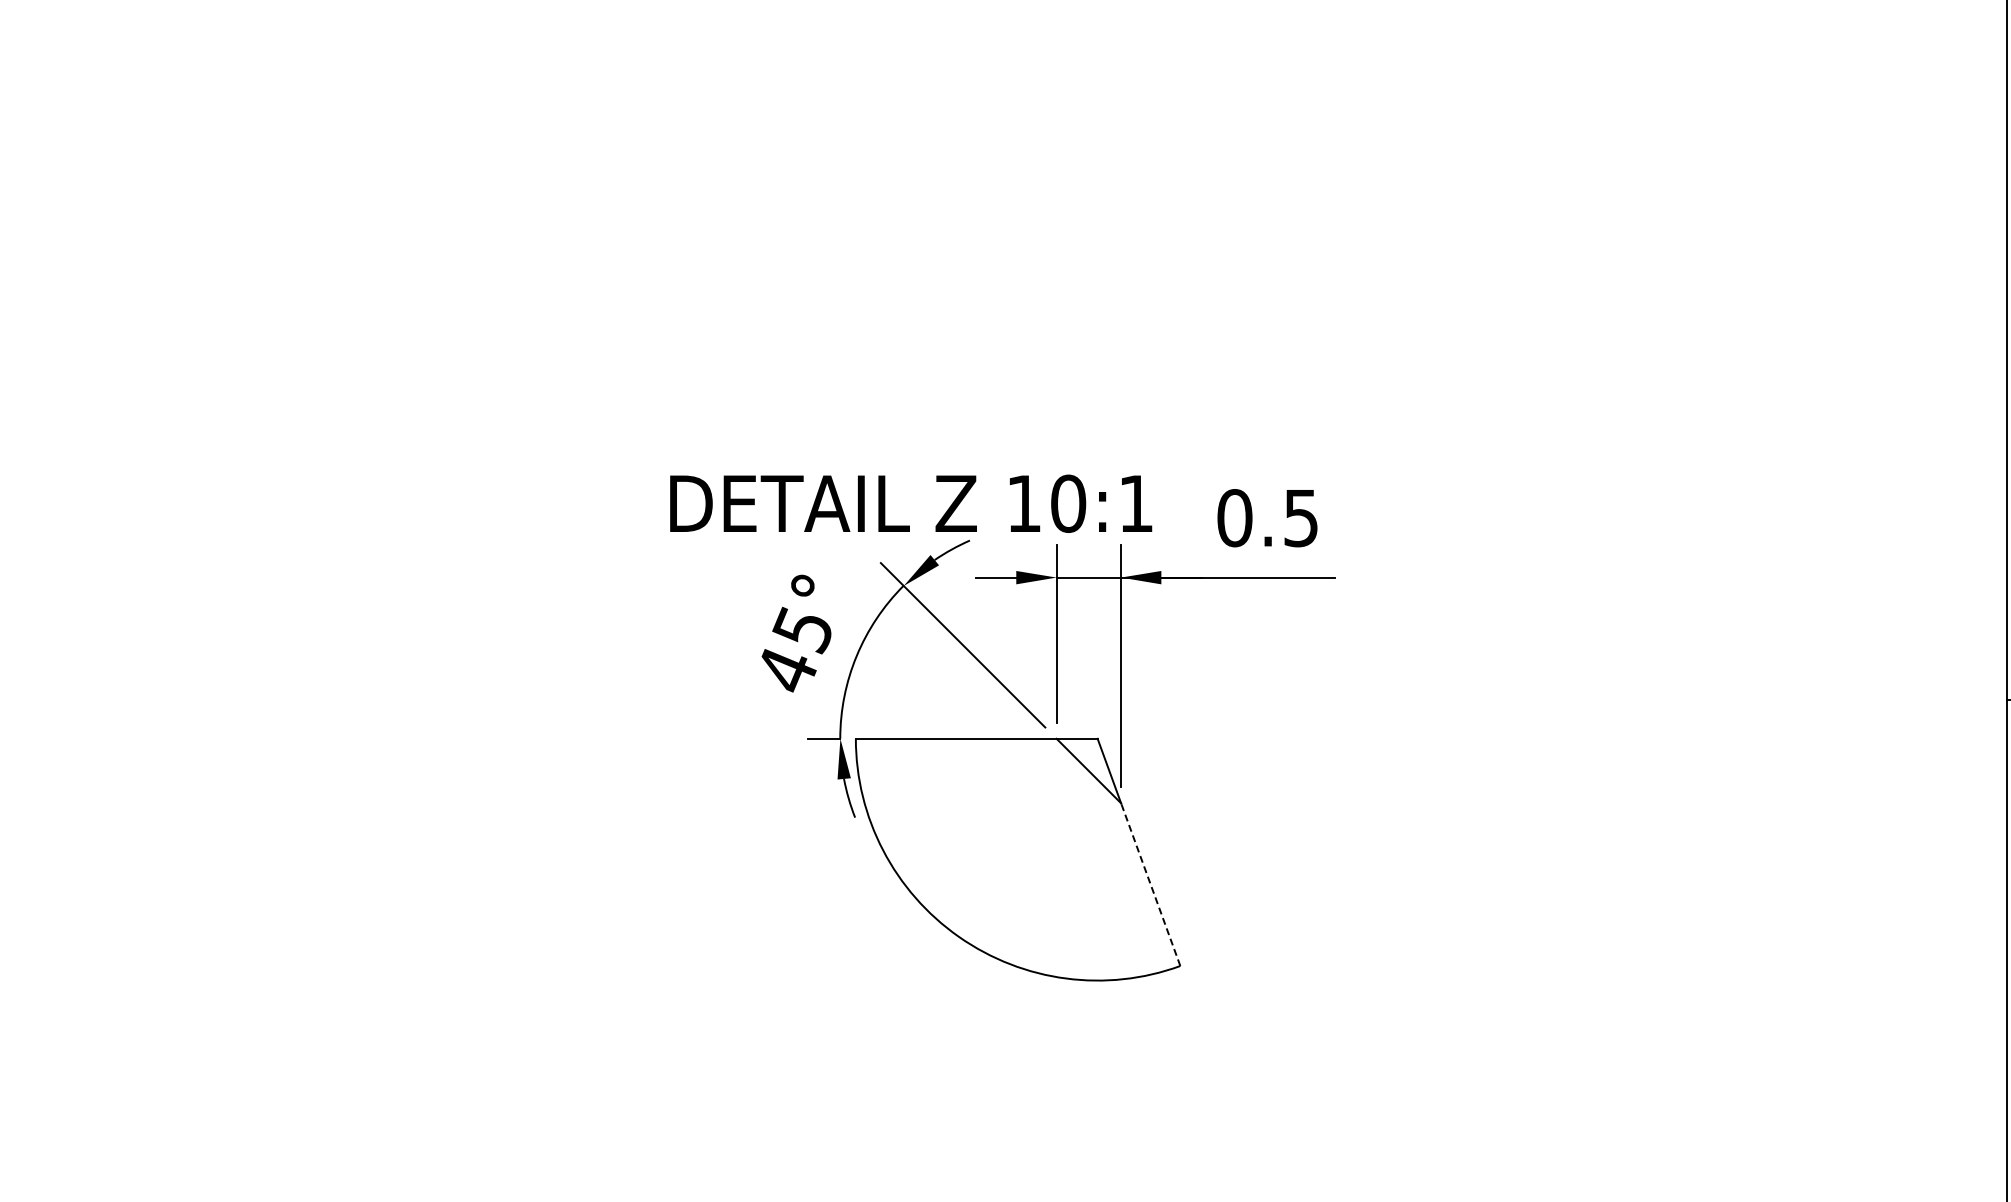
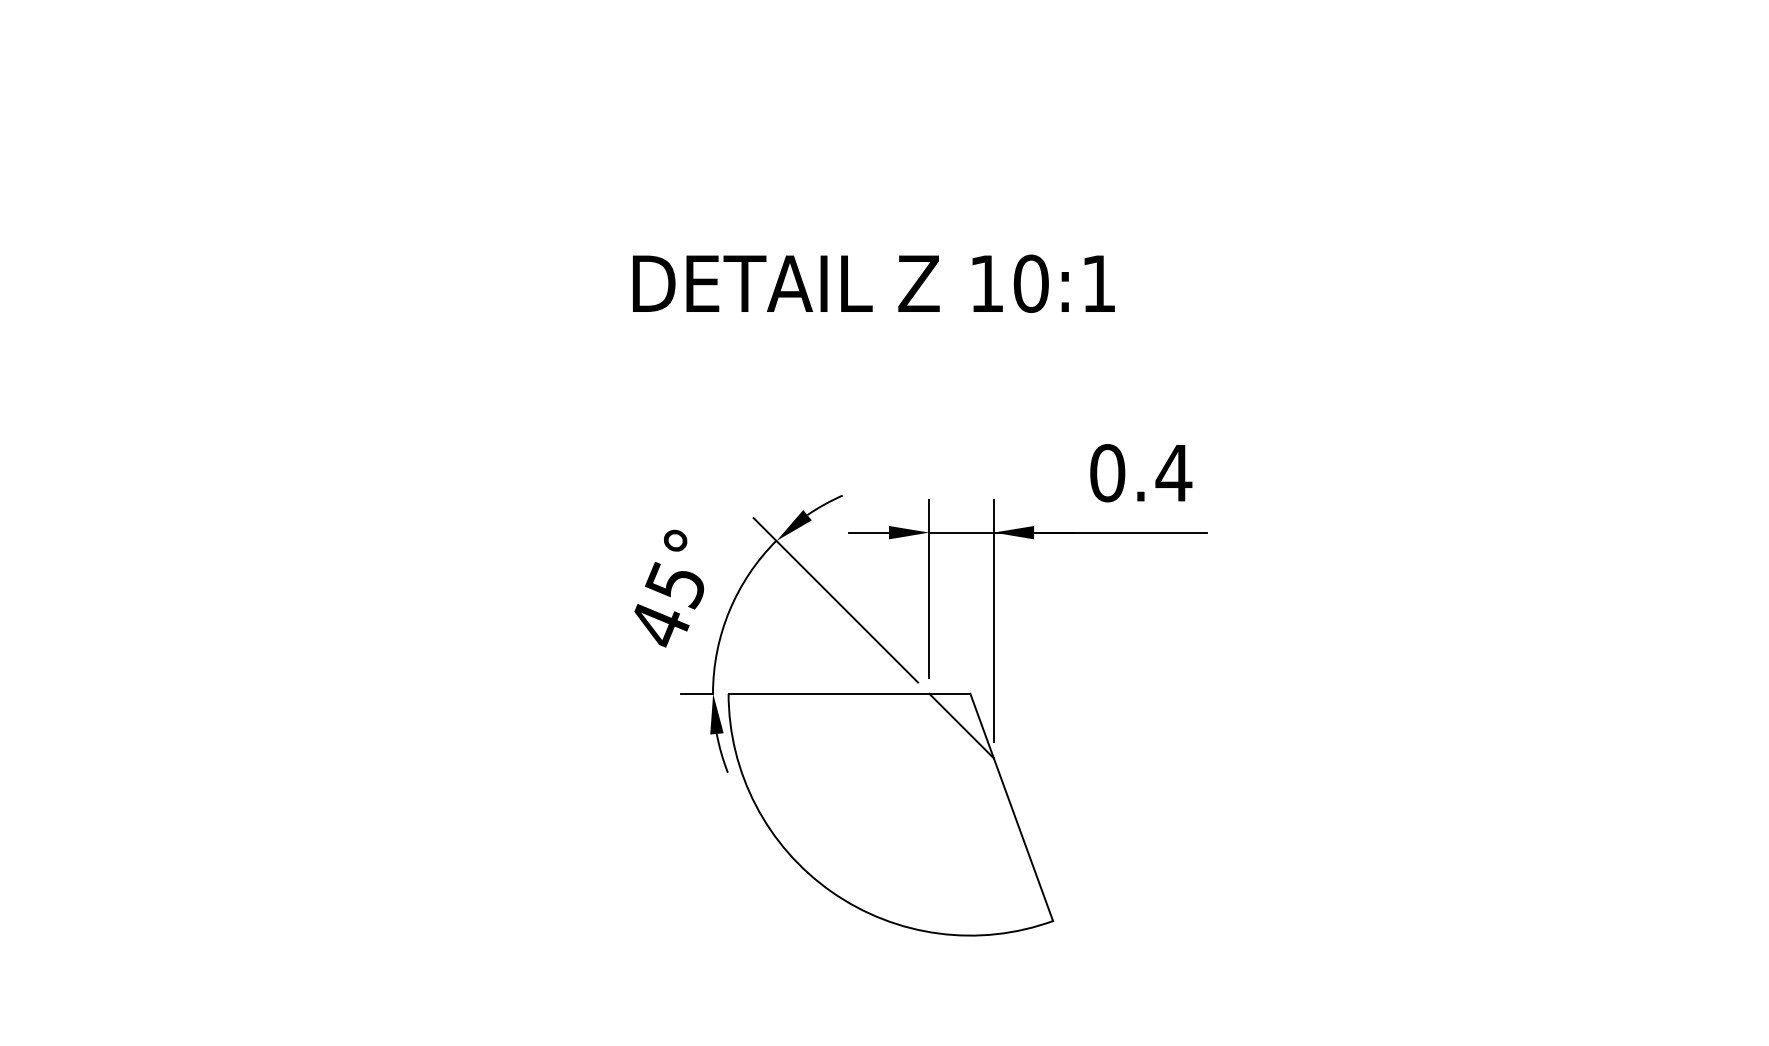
text: (911, 503) -> (874, 283), moved
text: (1300, 518) -> (1173, 473), 0.5 -> 0.4
line: (1150, 884) -> (1023, 839), dashed -> solid

